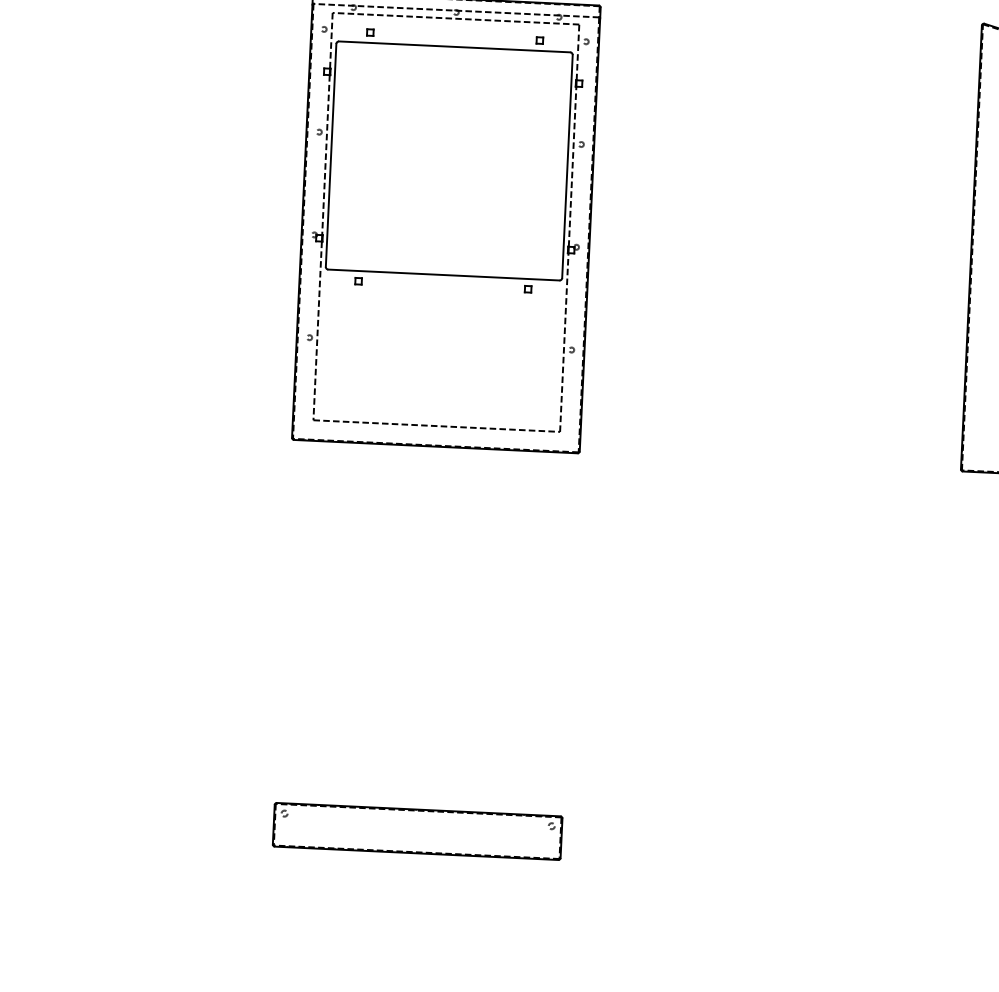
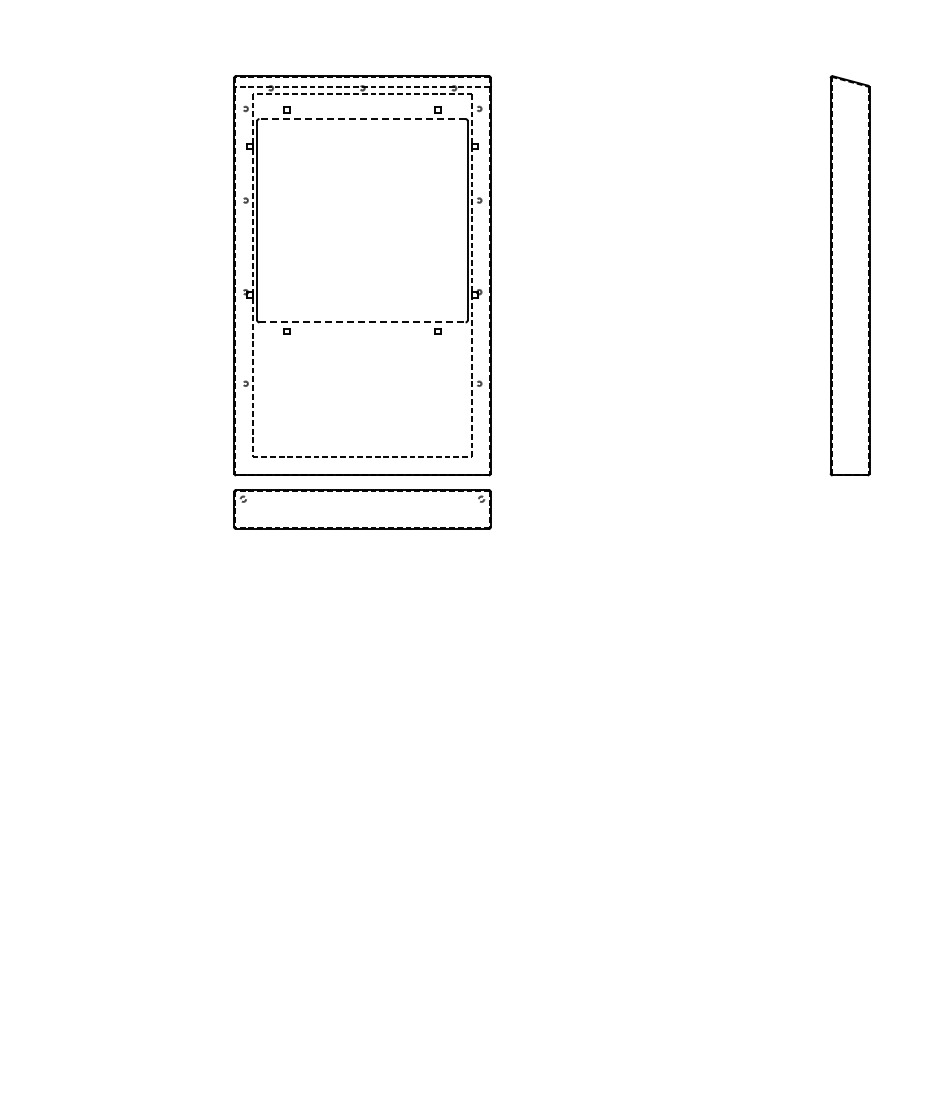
line: (454, 47) -> (362, 119), solid -> dashed
line: (445, 275) -> (363, 322), solid -> dashed
part: (417, 831) -> (362, 509), moved

